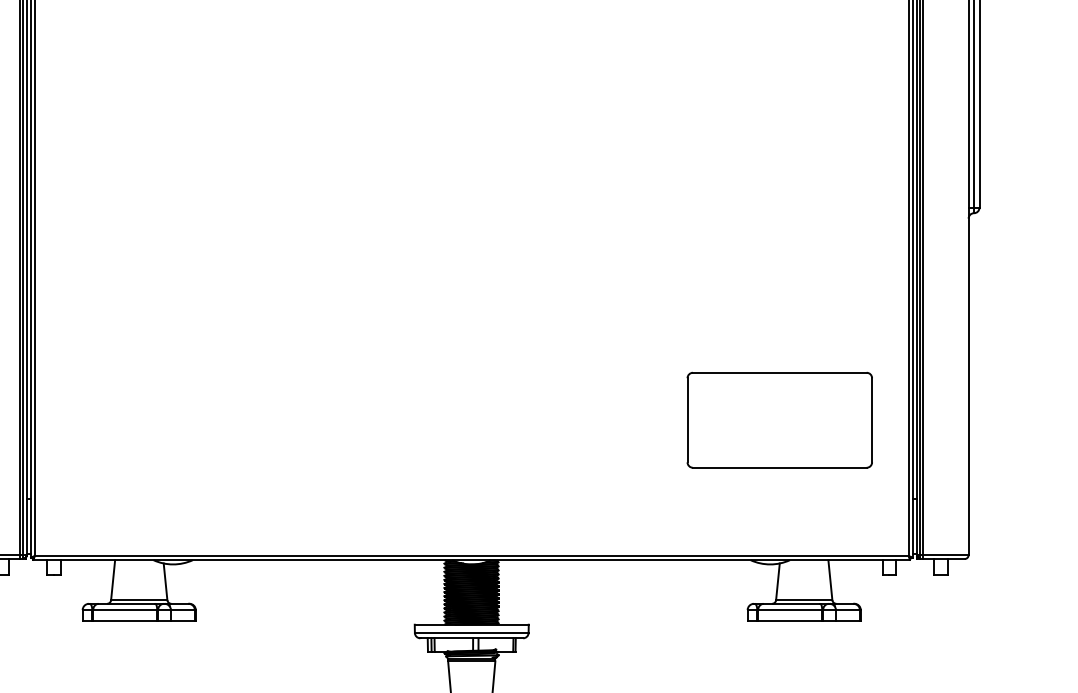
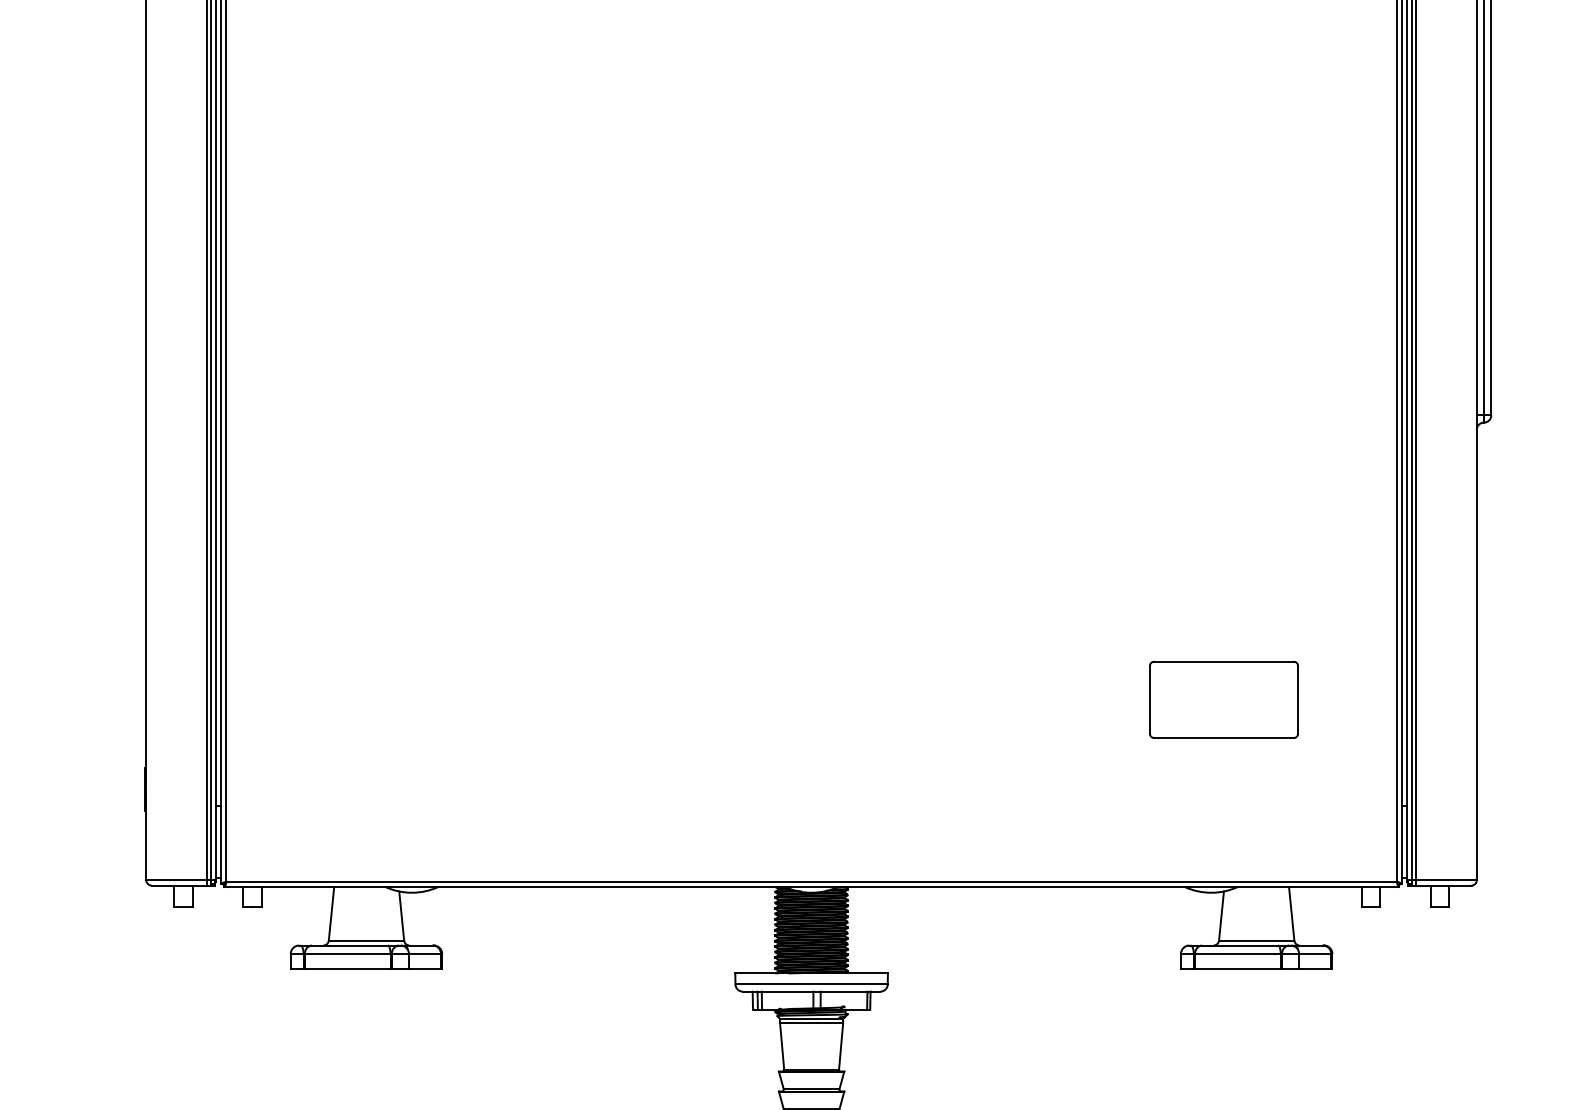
part: (779, 420) -> (1223, 699), size x0.6

